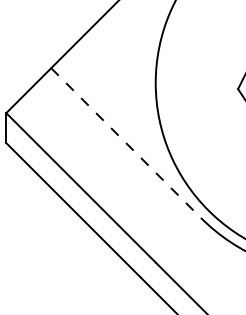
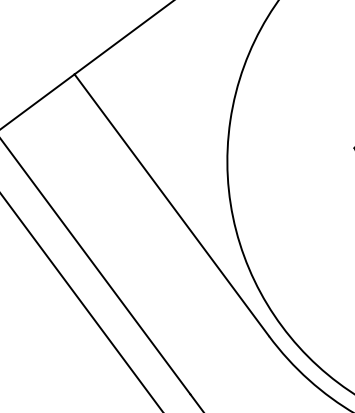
line: (126, 143) -> (172, 205), dashed -> solid

